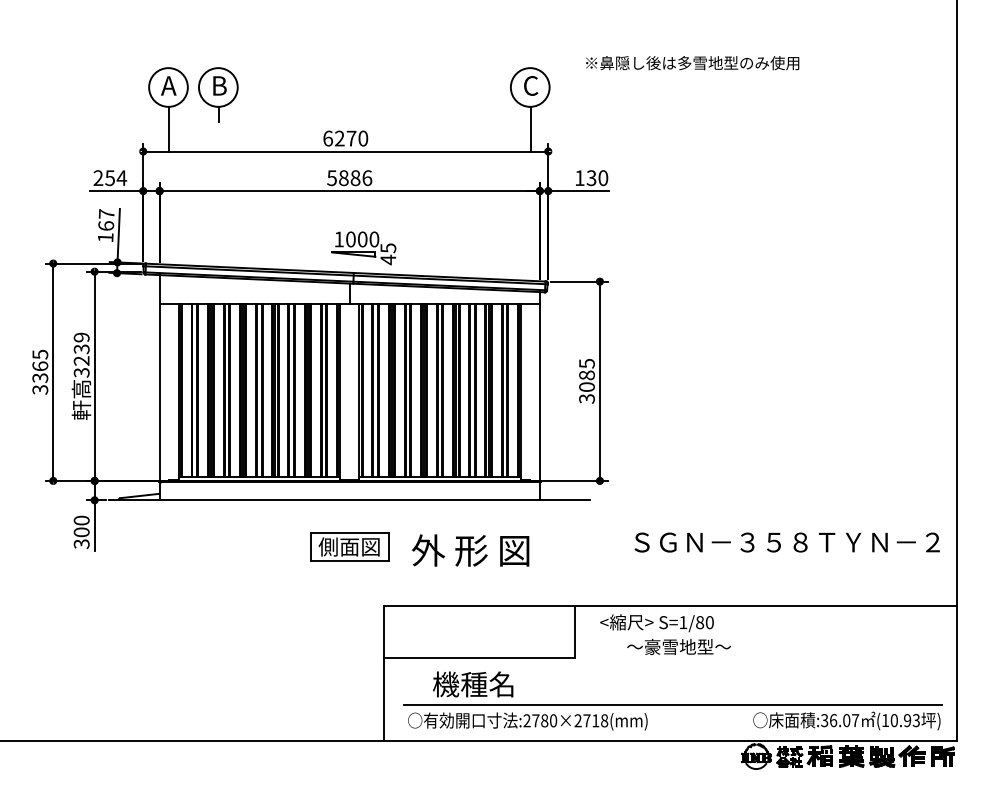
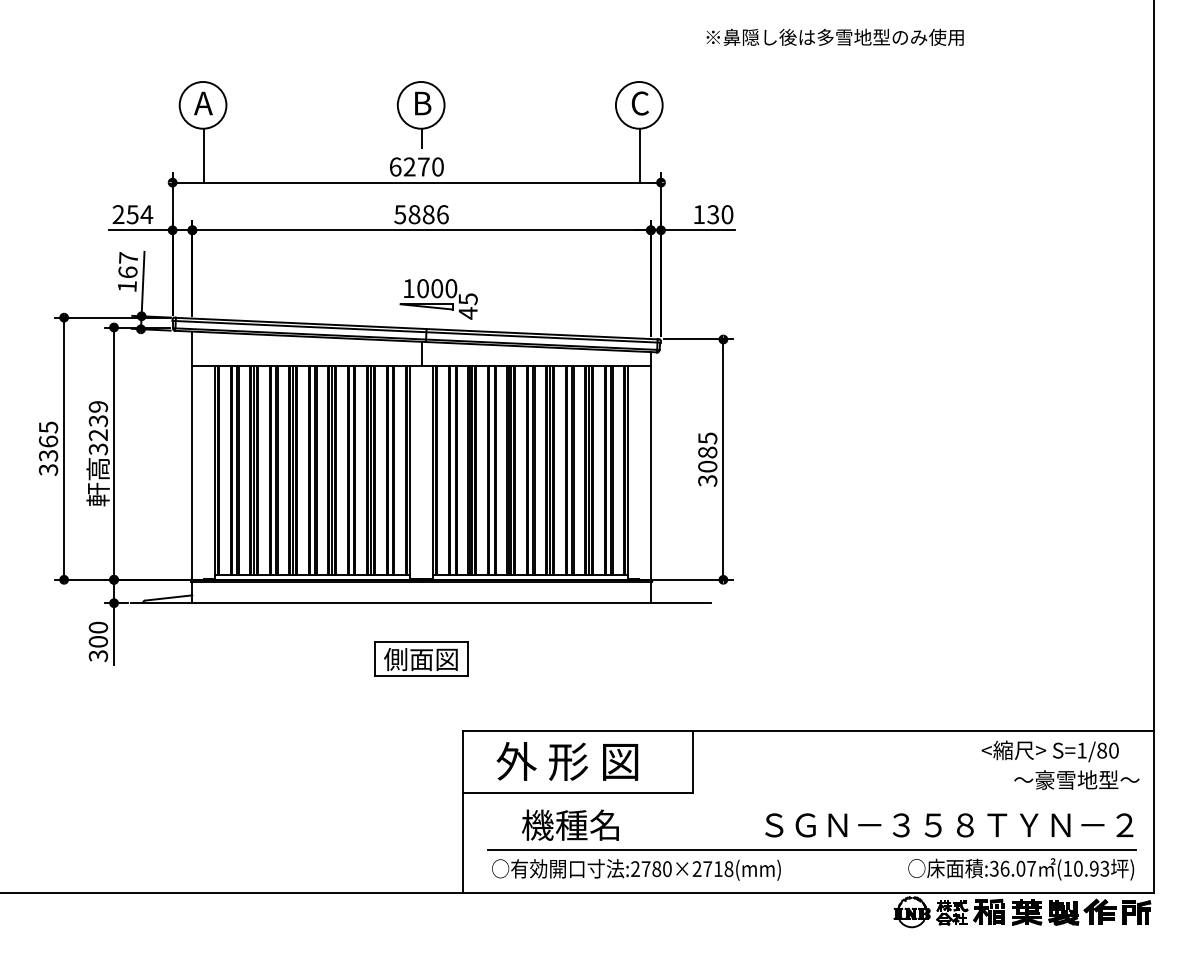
text: (692, 63) -> (834, 37), moved
part: (218, 94) -> (421, 113), moved
text: (786, 542) -> (948, 825), moved
text: (470, 550) -> (567, 761), moved
text: (665, 634) -> (1060, 765), moved

